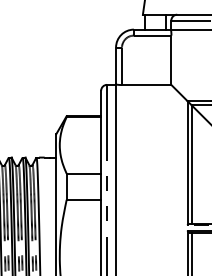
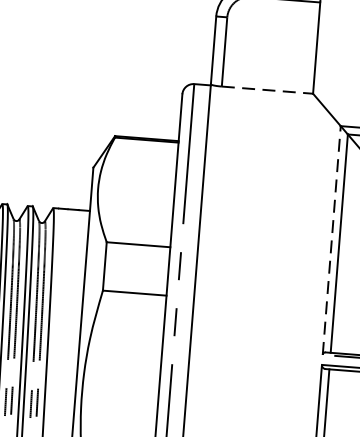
line: (146, 85) -> (266, 90), solid -> dashed
line: (187, 163) -> (331, 240), solid -> dashed

